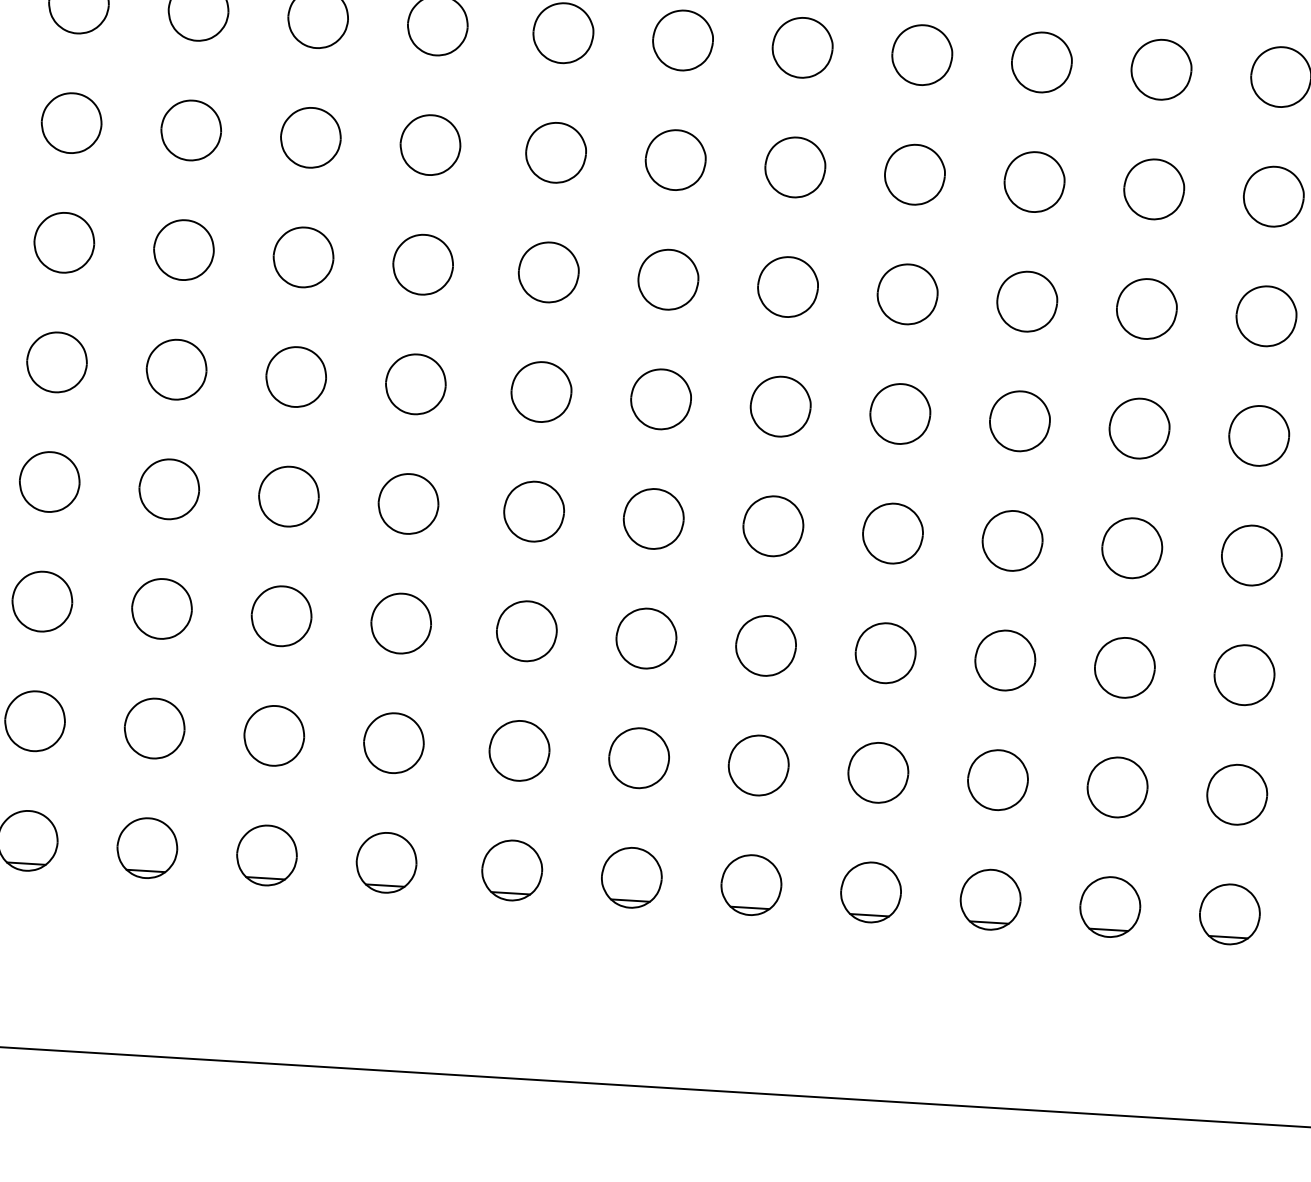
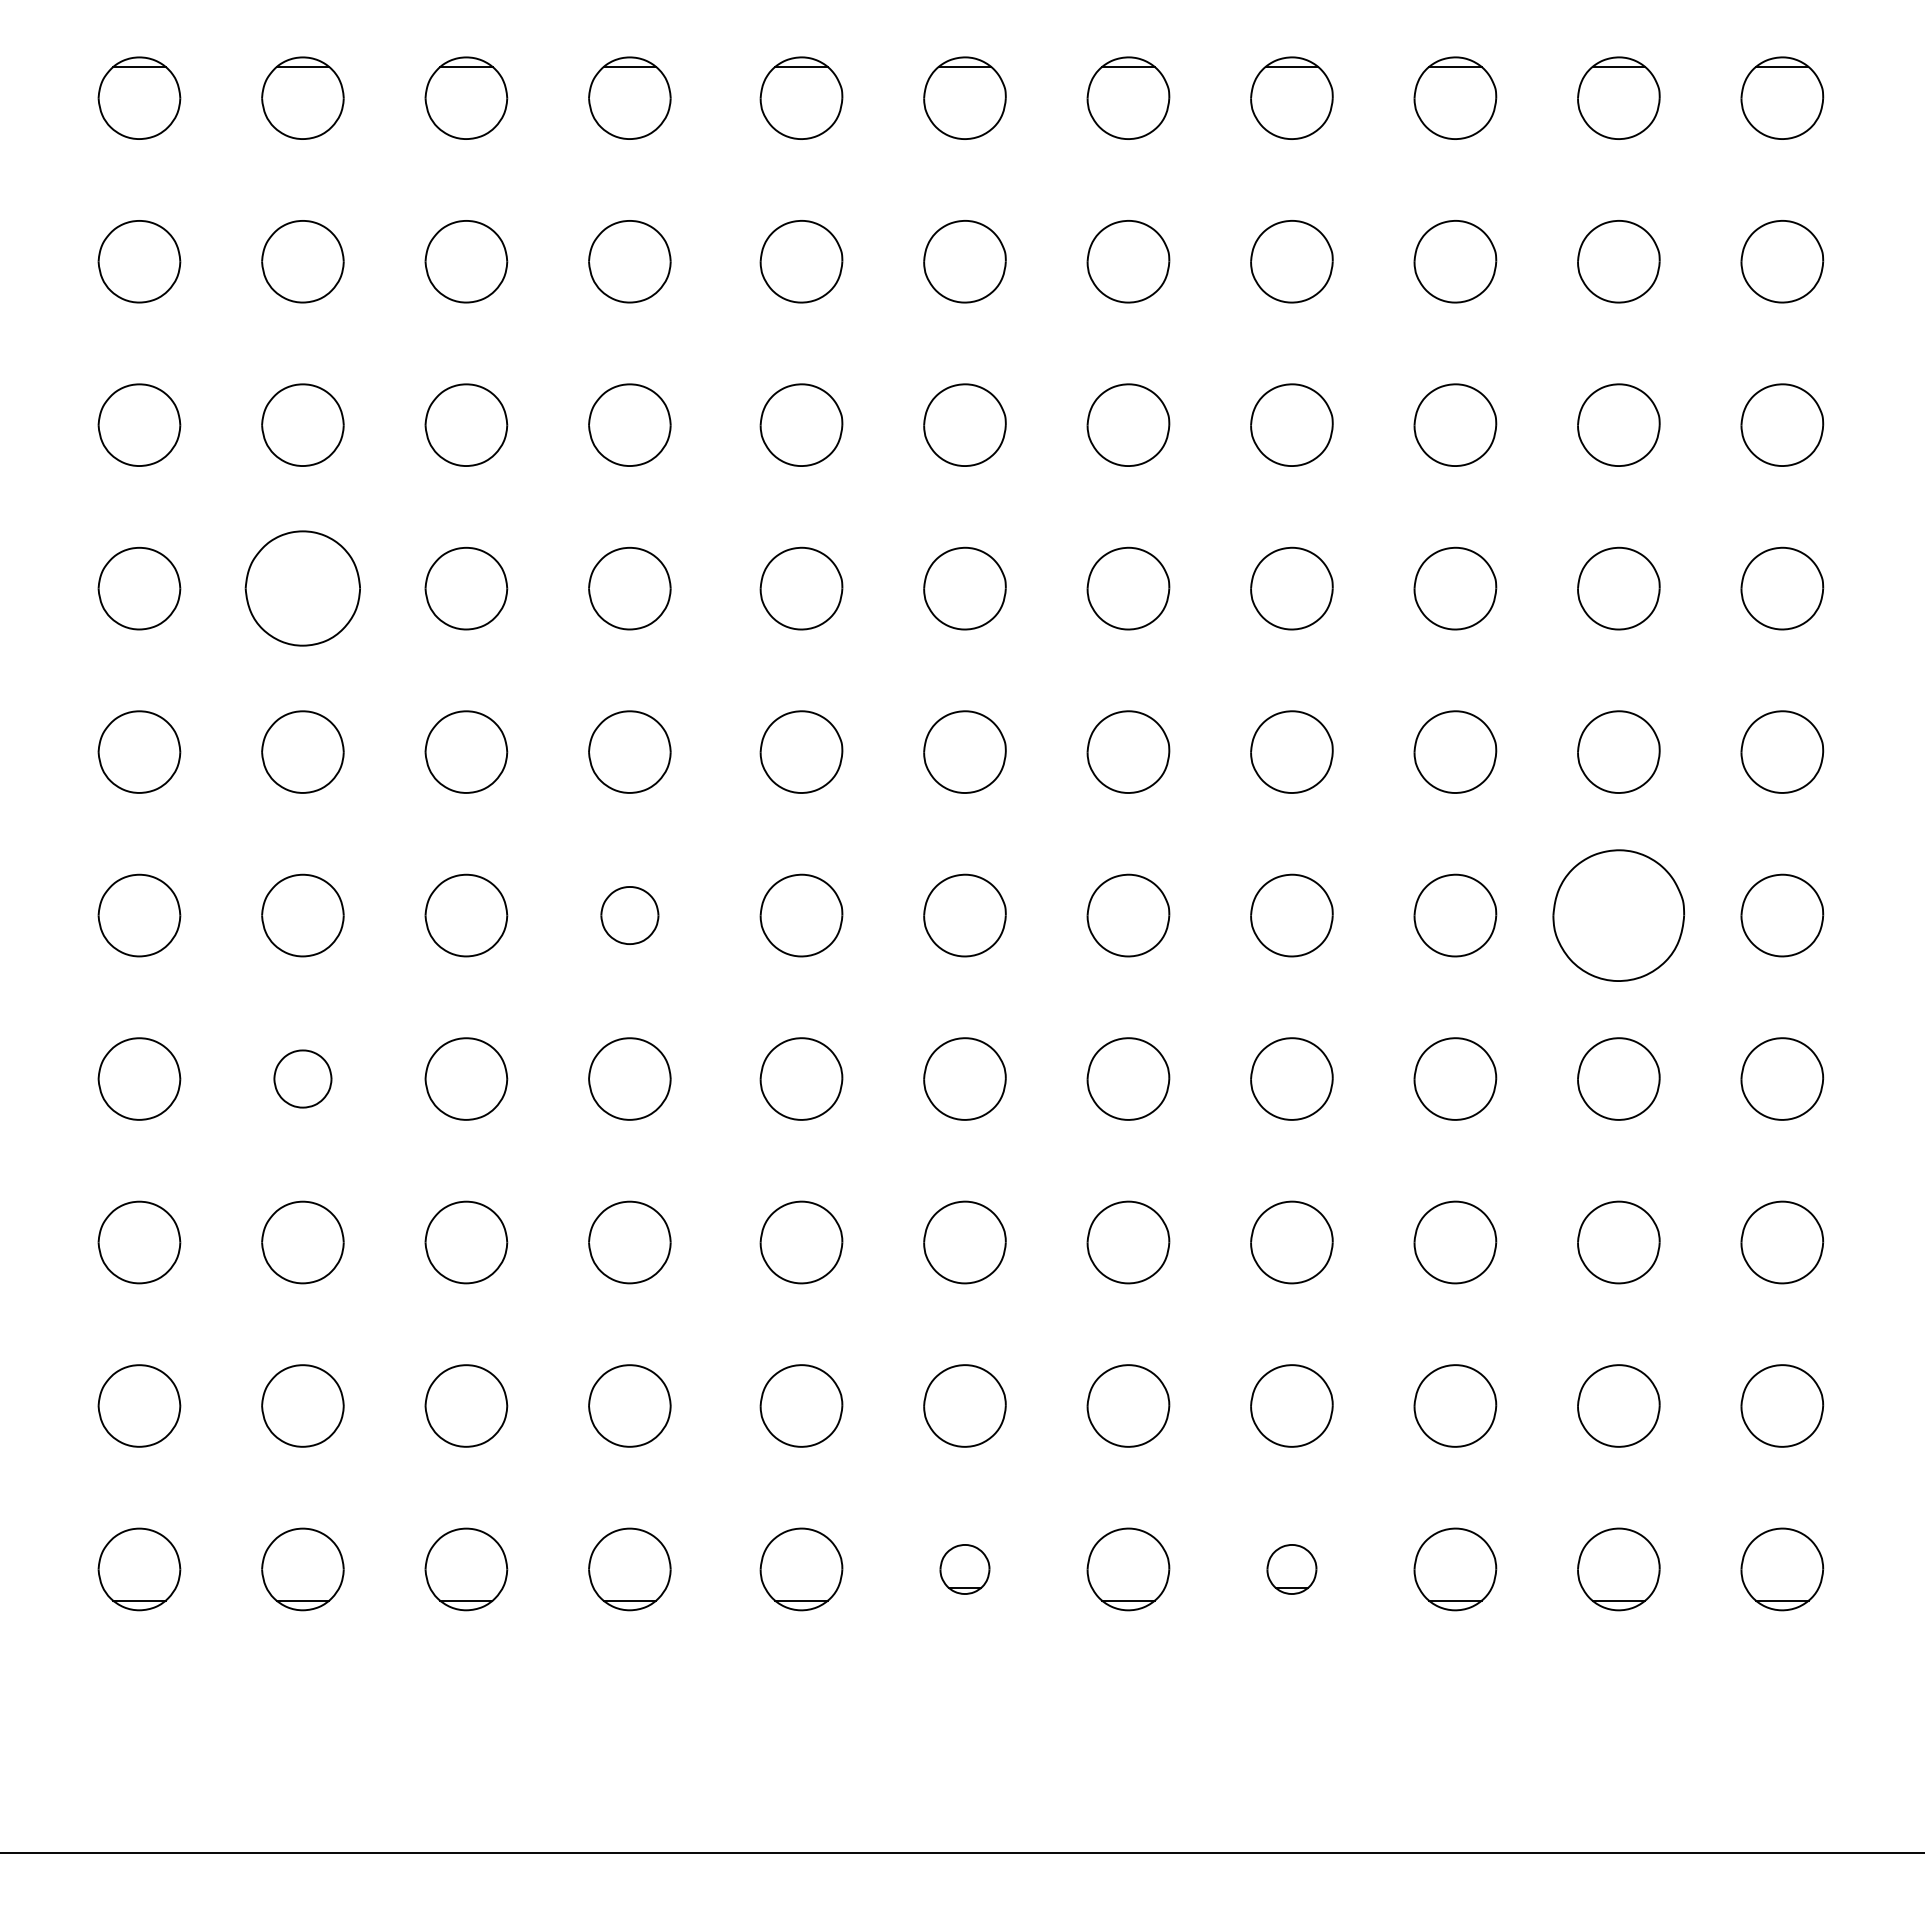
part: (190, 130) -> (302, 588), size x1.4
part: (415, 384) -> (629, 915), size x0.7
part: (1139, 428) -> (1618, 915), size x1.6
part: (169, 488) -> (302, 1078), size x0.7
part: (631, 877) -> (964, 1569), size x0.6
part: (870, 892) -> (1291, 1569), size x0.6

